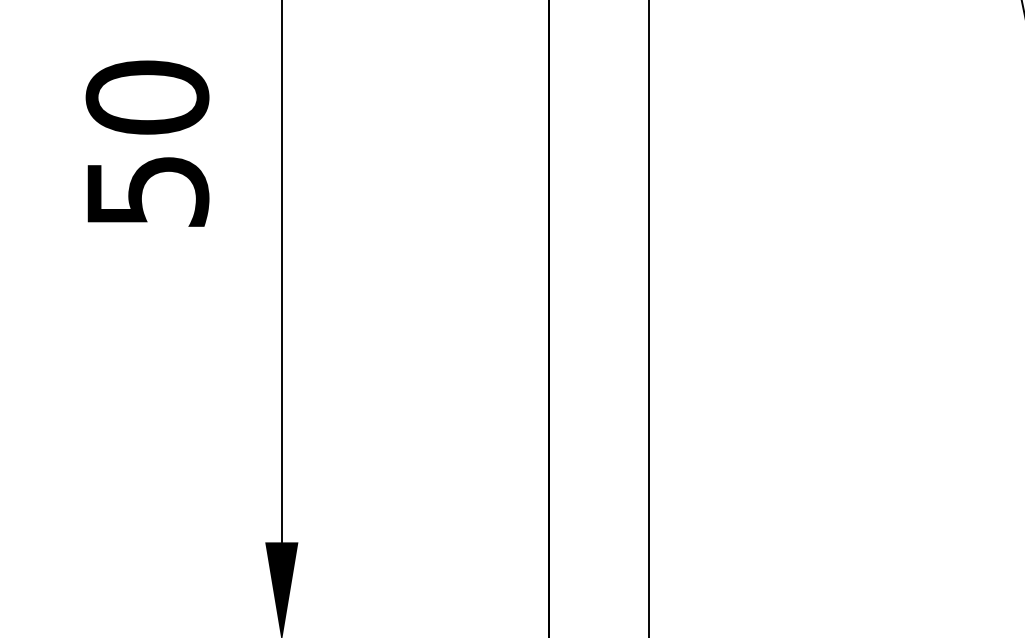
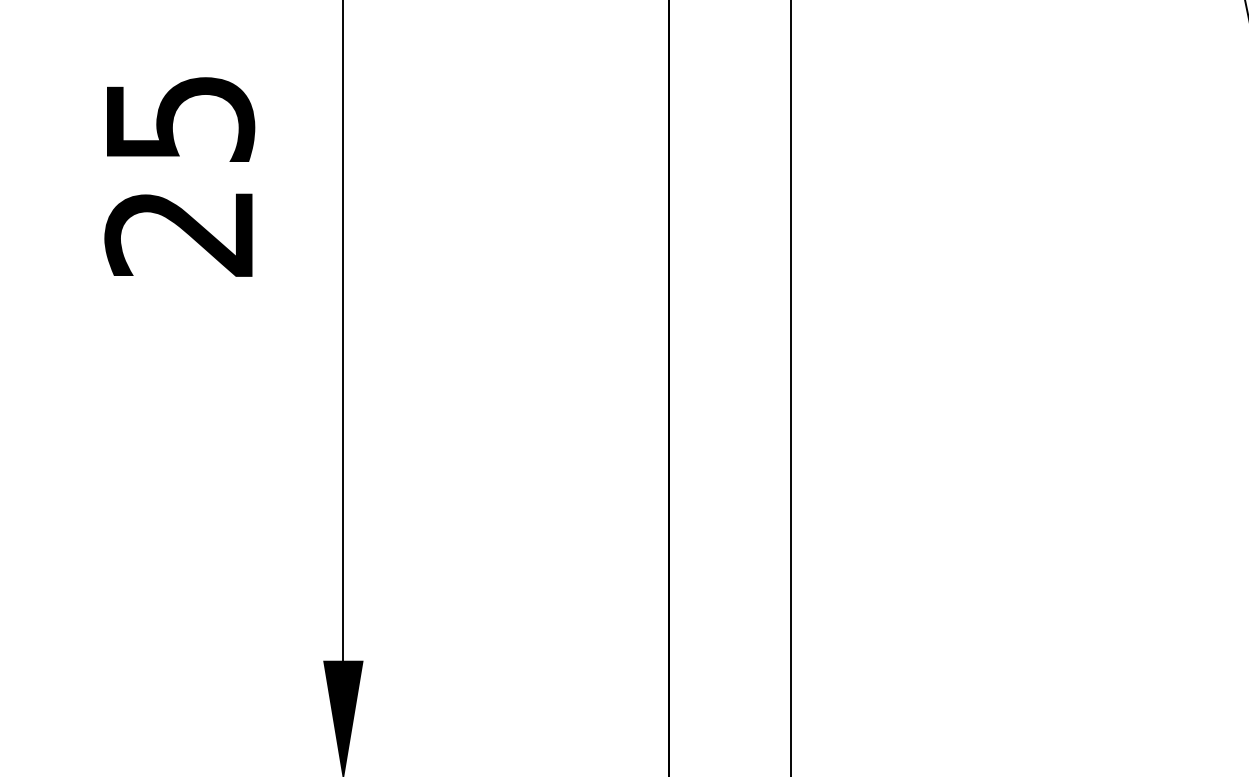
text: (147, 143) -> (179, 174), 50 -> 25

